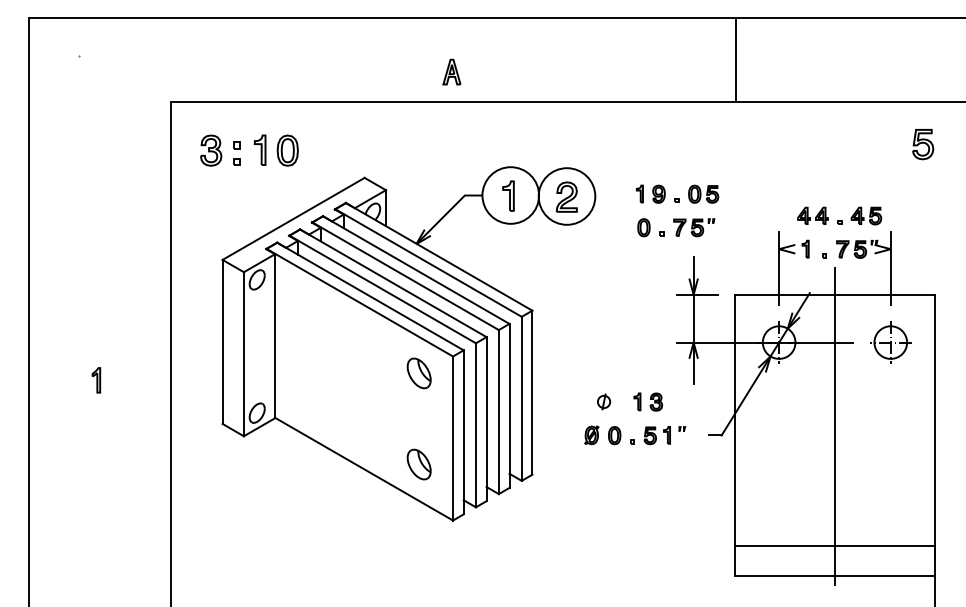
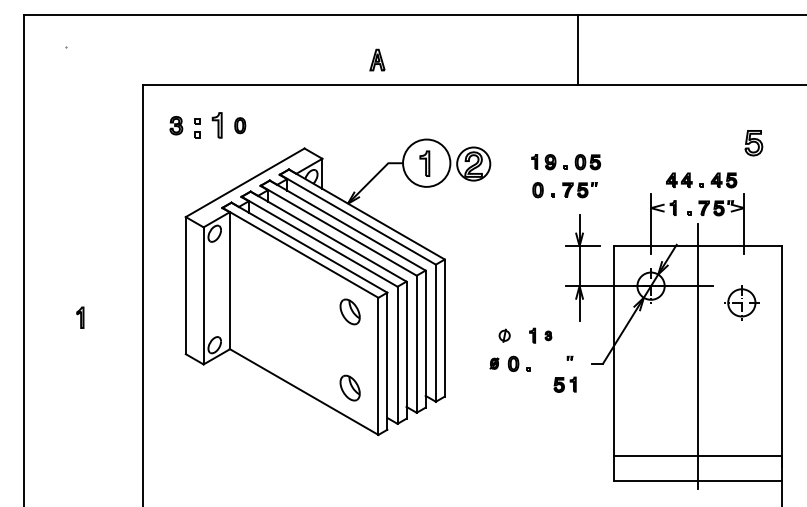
line: (736, 59) -> (578, 49), moved
part: (923, 144) -> (754, 143), moved
part: (211, 150) -> (176, 125), size x0.7
part: (287, 150) -> (240, 125), size x0.6
circle: (566, 196) -> (473, 164), size x0.7
part: (890, 342) -> (741, 302), moved
part: (656, 401) -> (548, 335), size x0.6
part: (591, 435) -> (494, 363), size x0.7
part: (656, 435) -> (564, 384), moved

